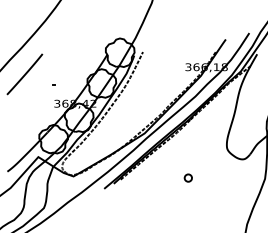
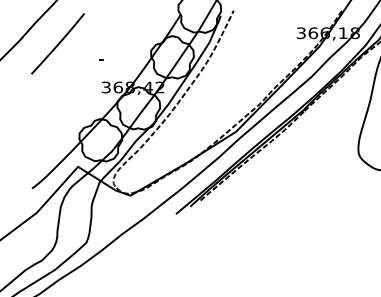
part: (187, 177) -> (299, 197), removed

